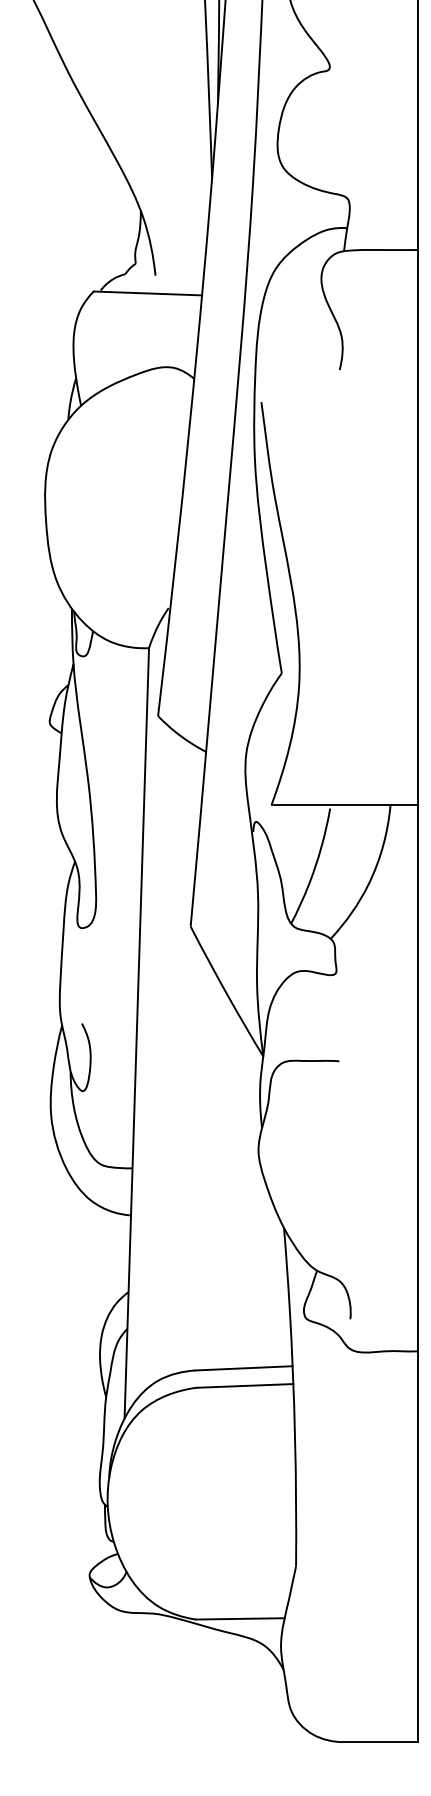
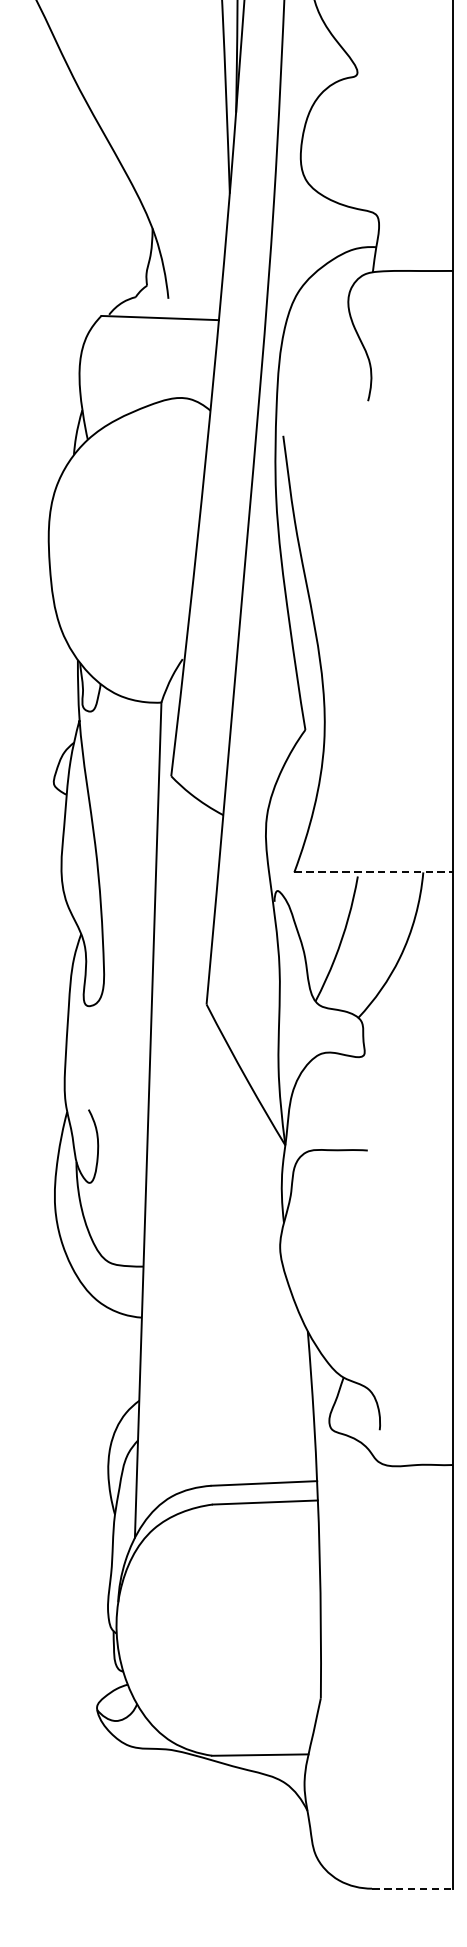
line: (345, 804) -> (374, 872), solid -> dashed
line: (381, 1742) -> (413, 1889), solid -> dashed

